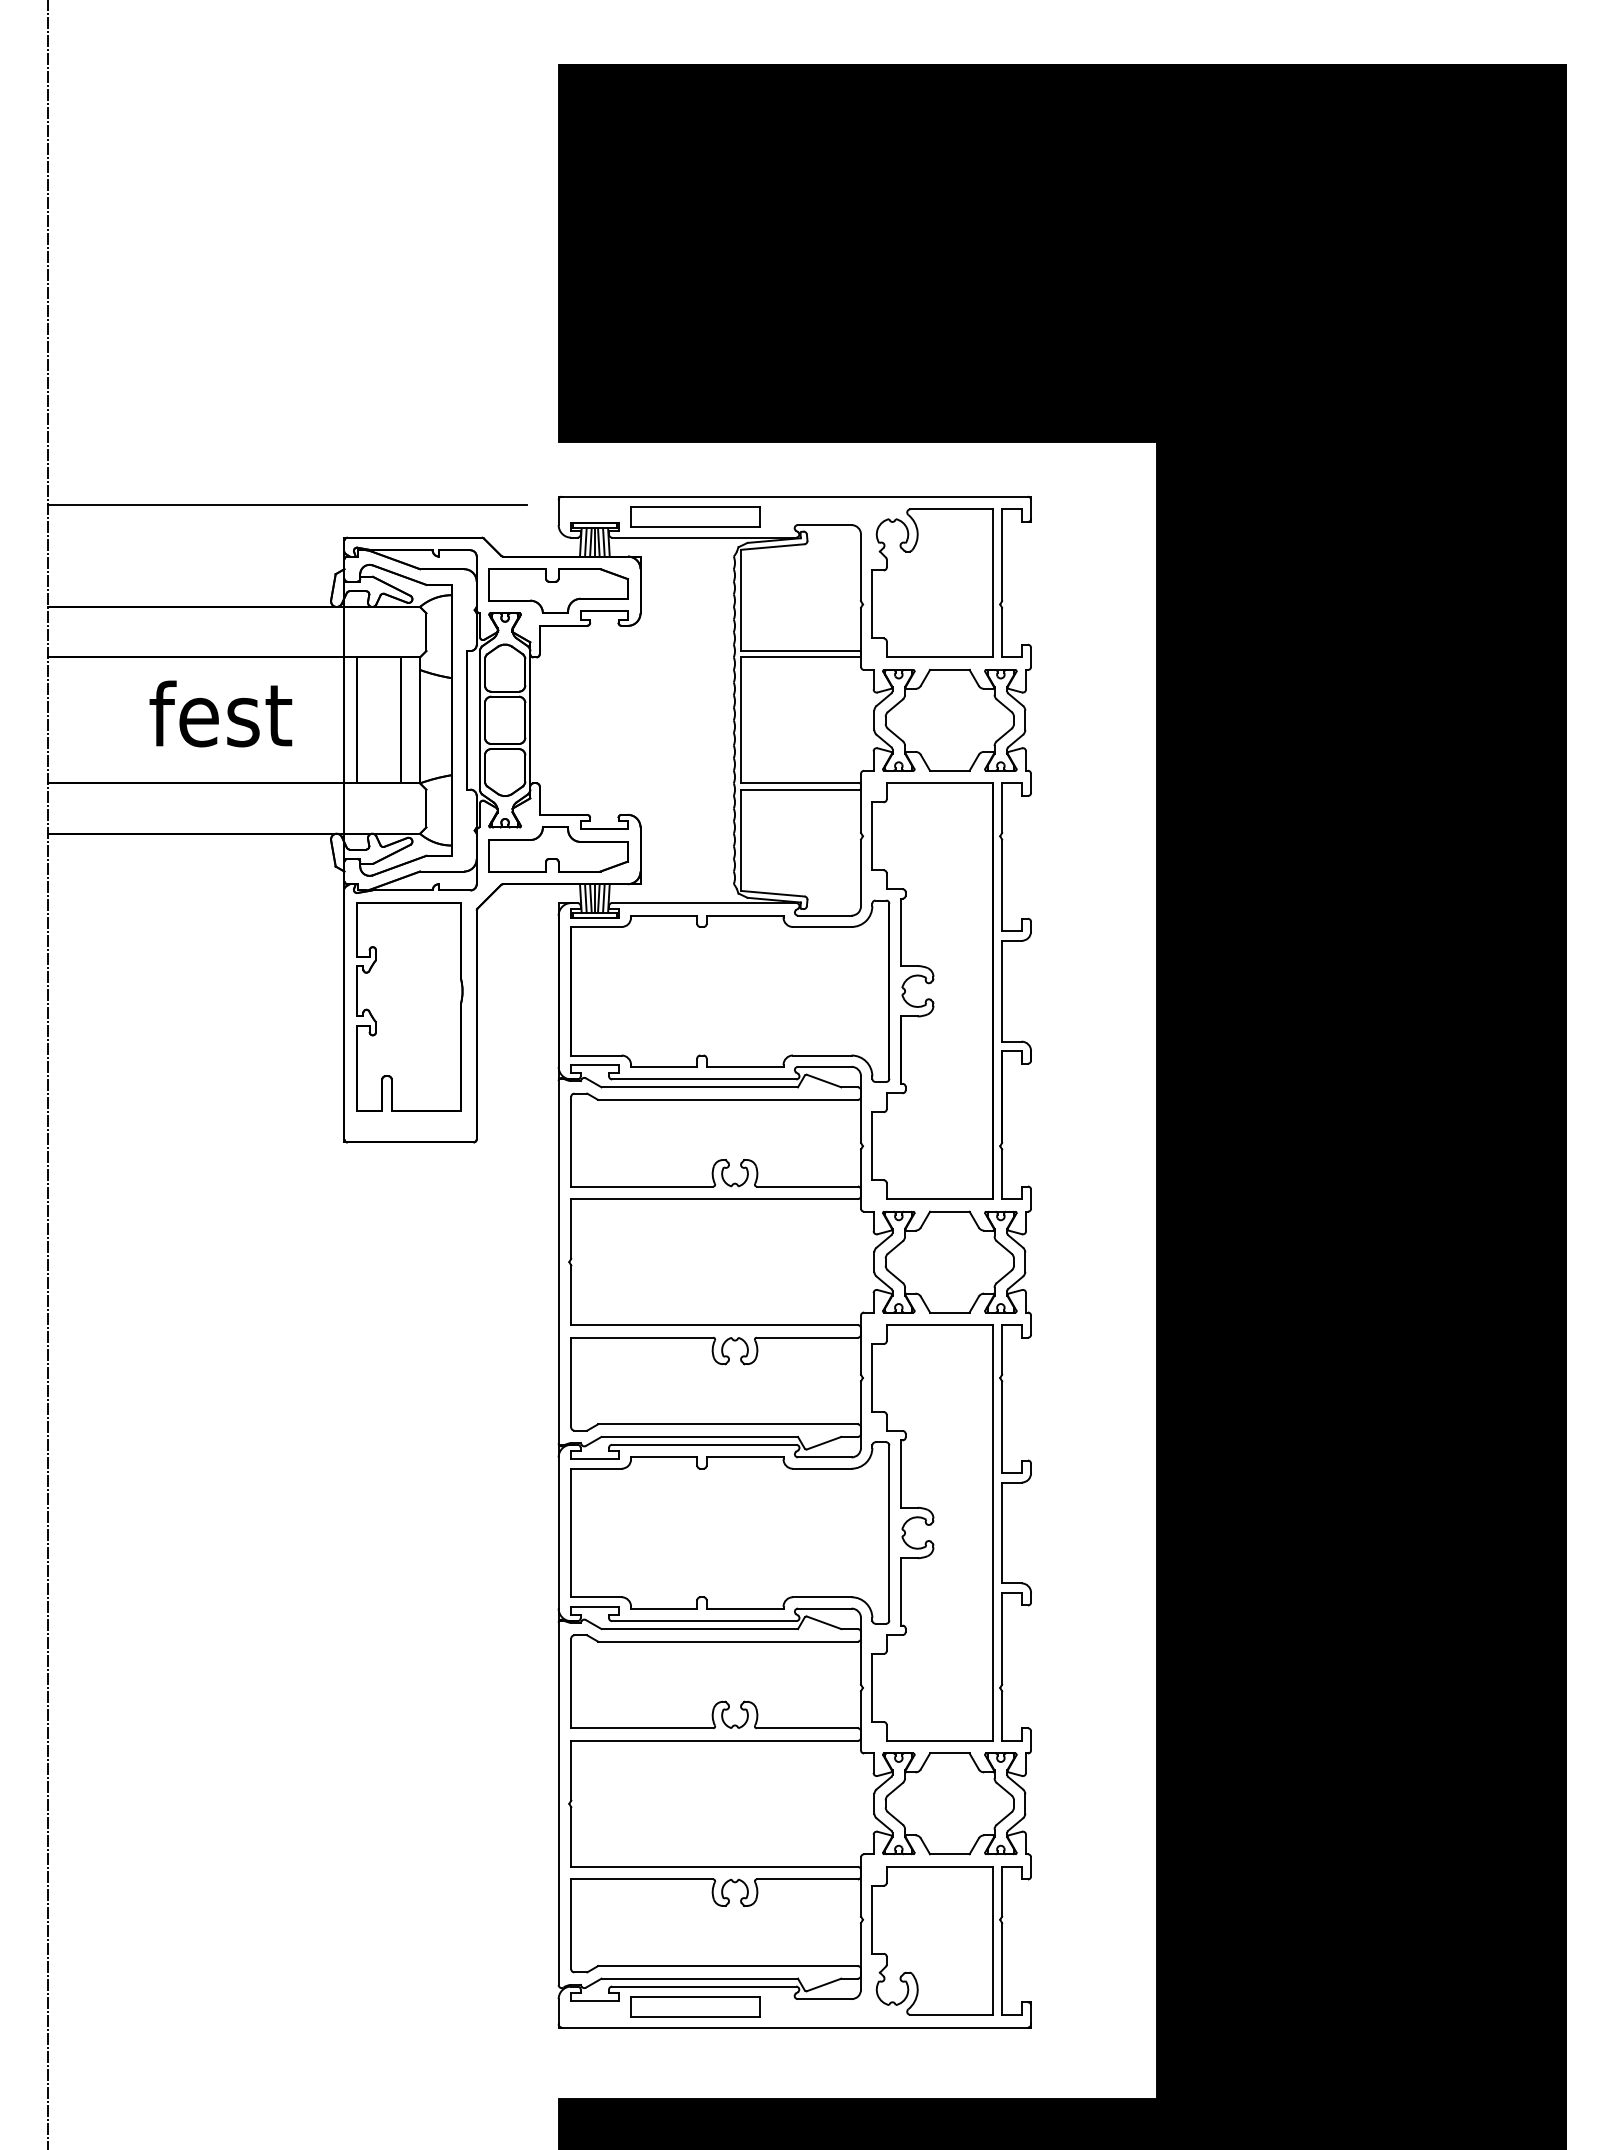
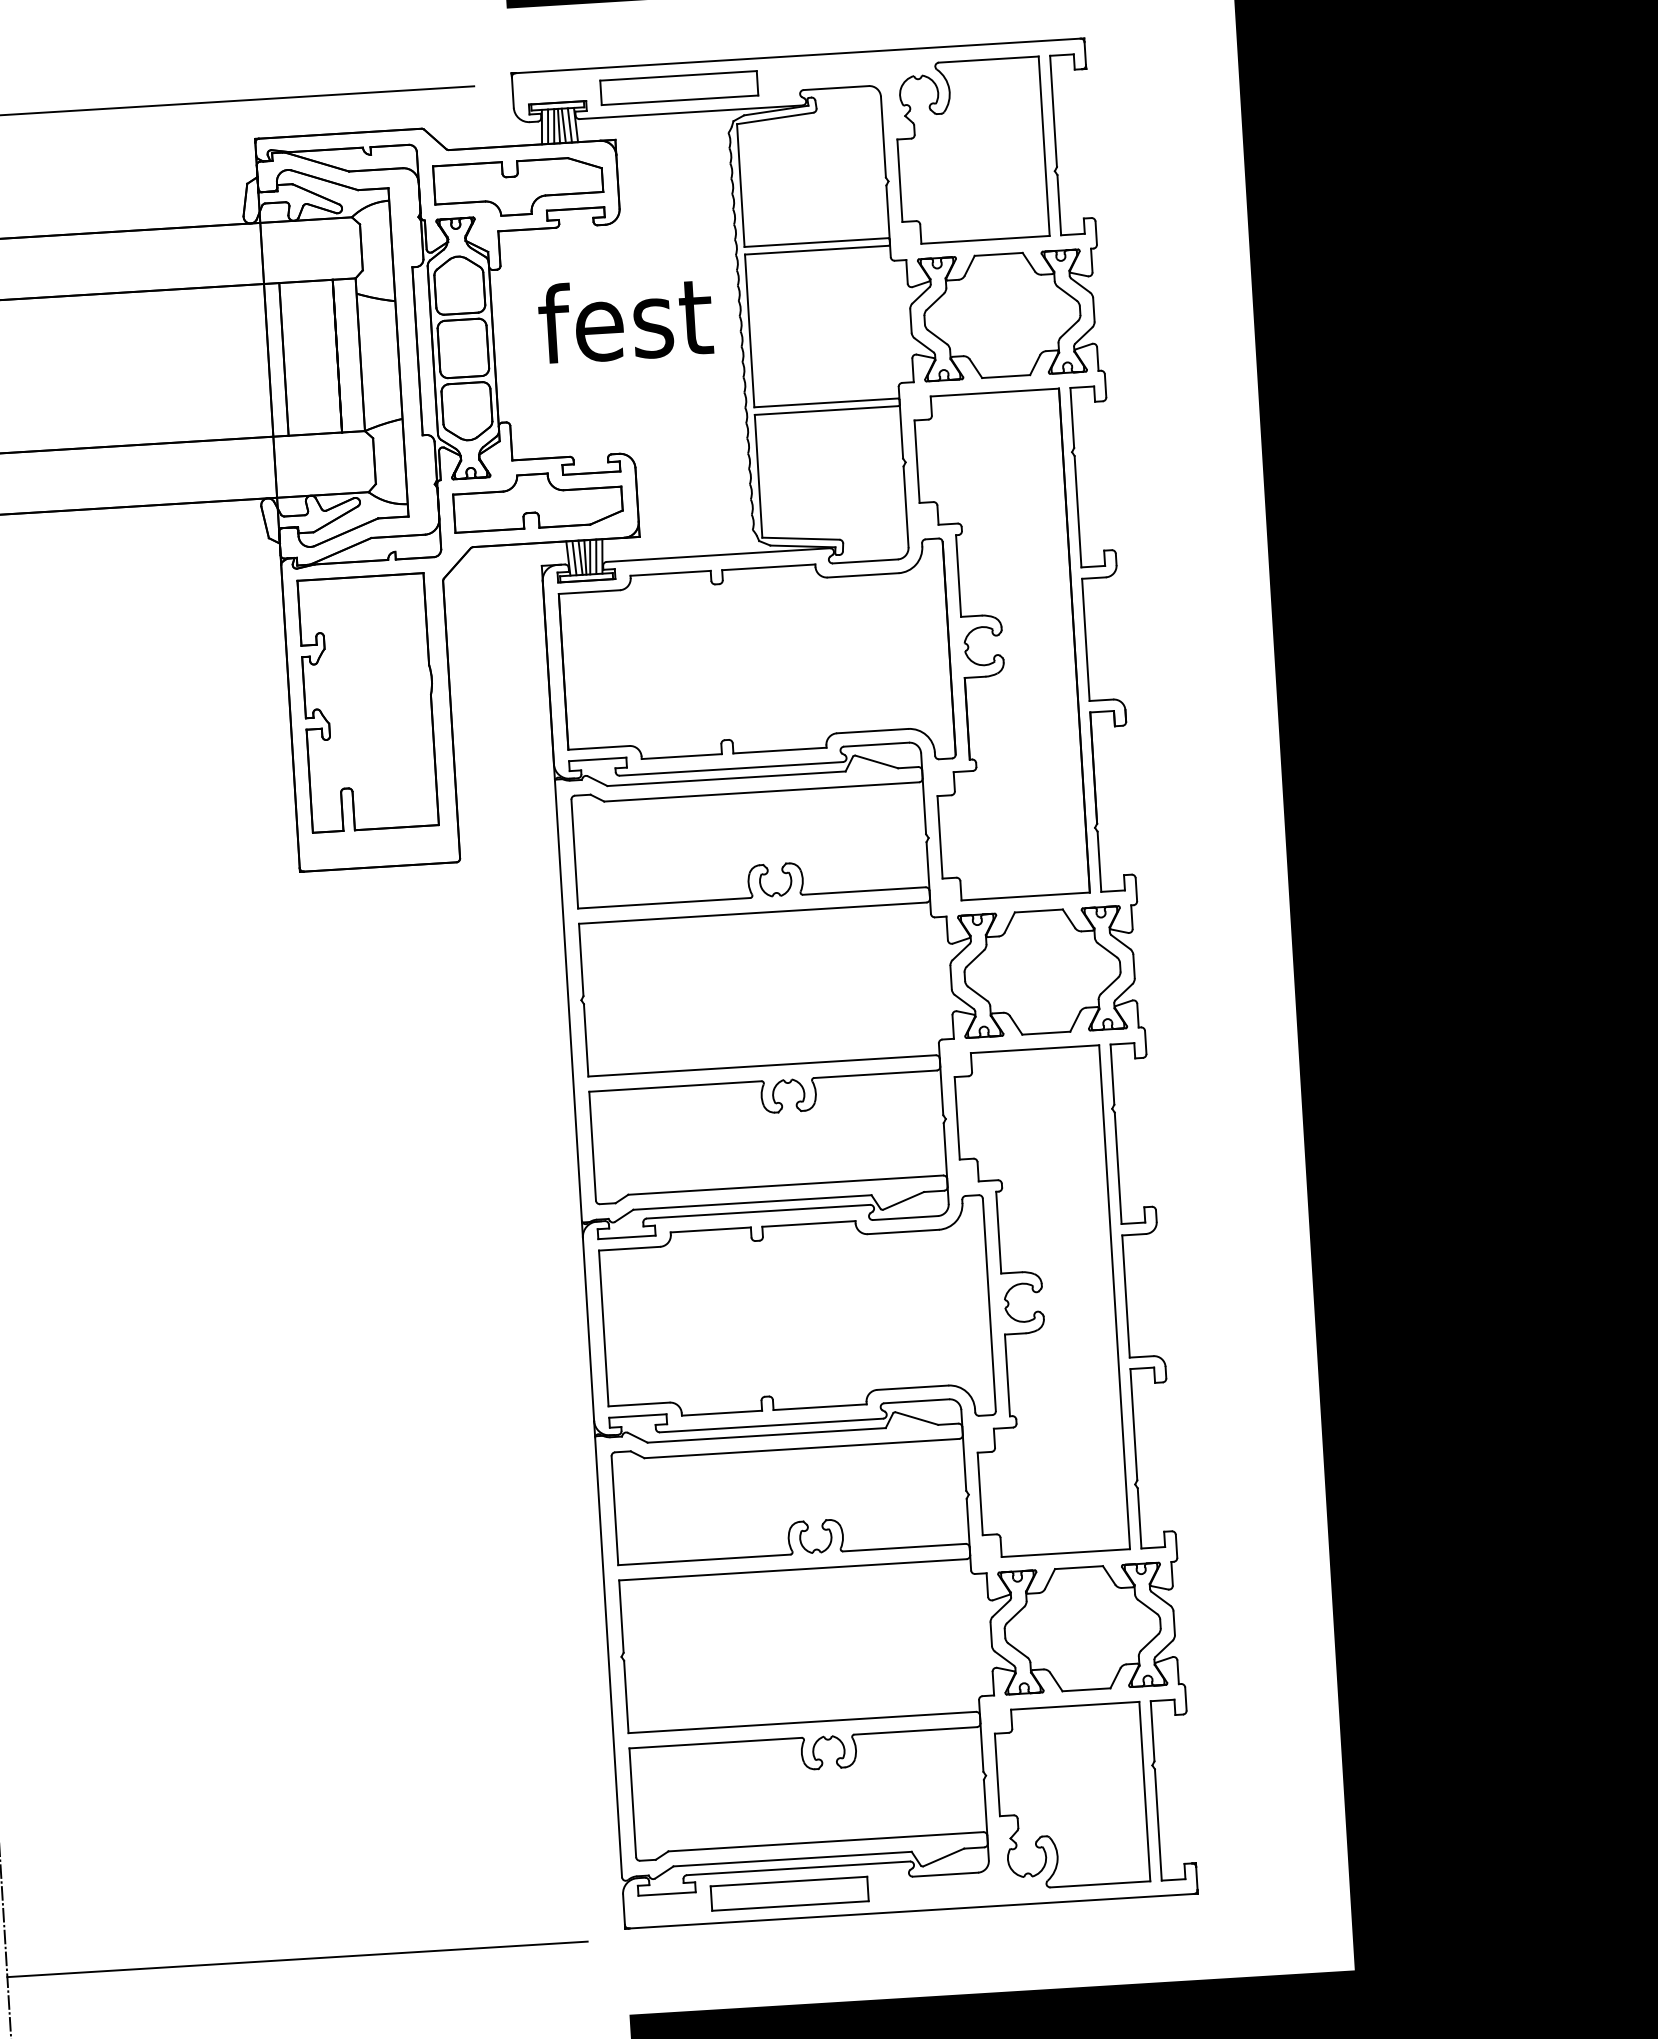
text: (220, 713) -> (625, 319), moved
line: (287, 2036) -> (297, 1959), added

